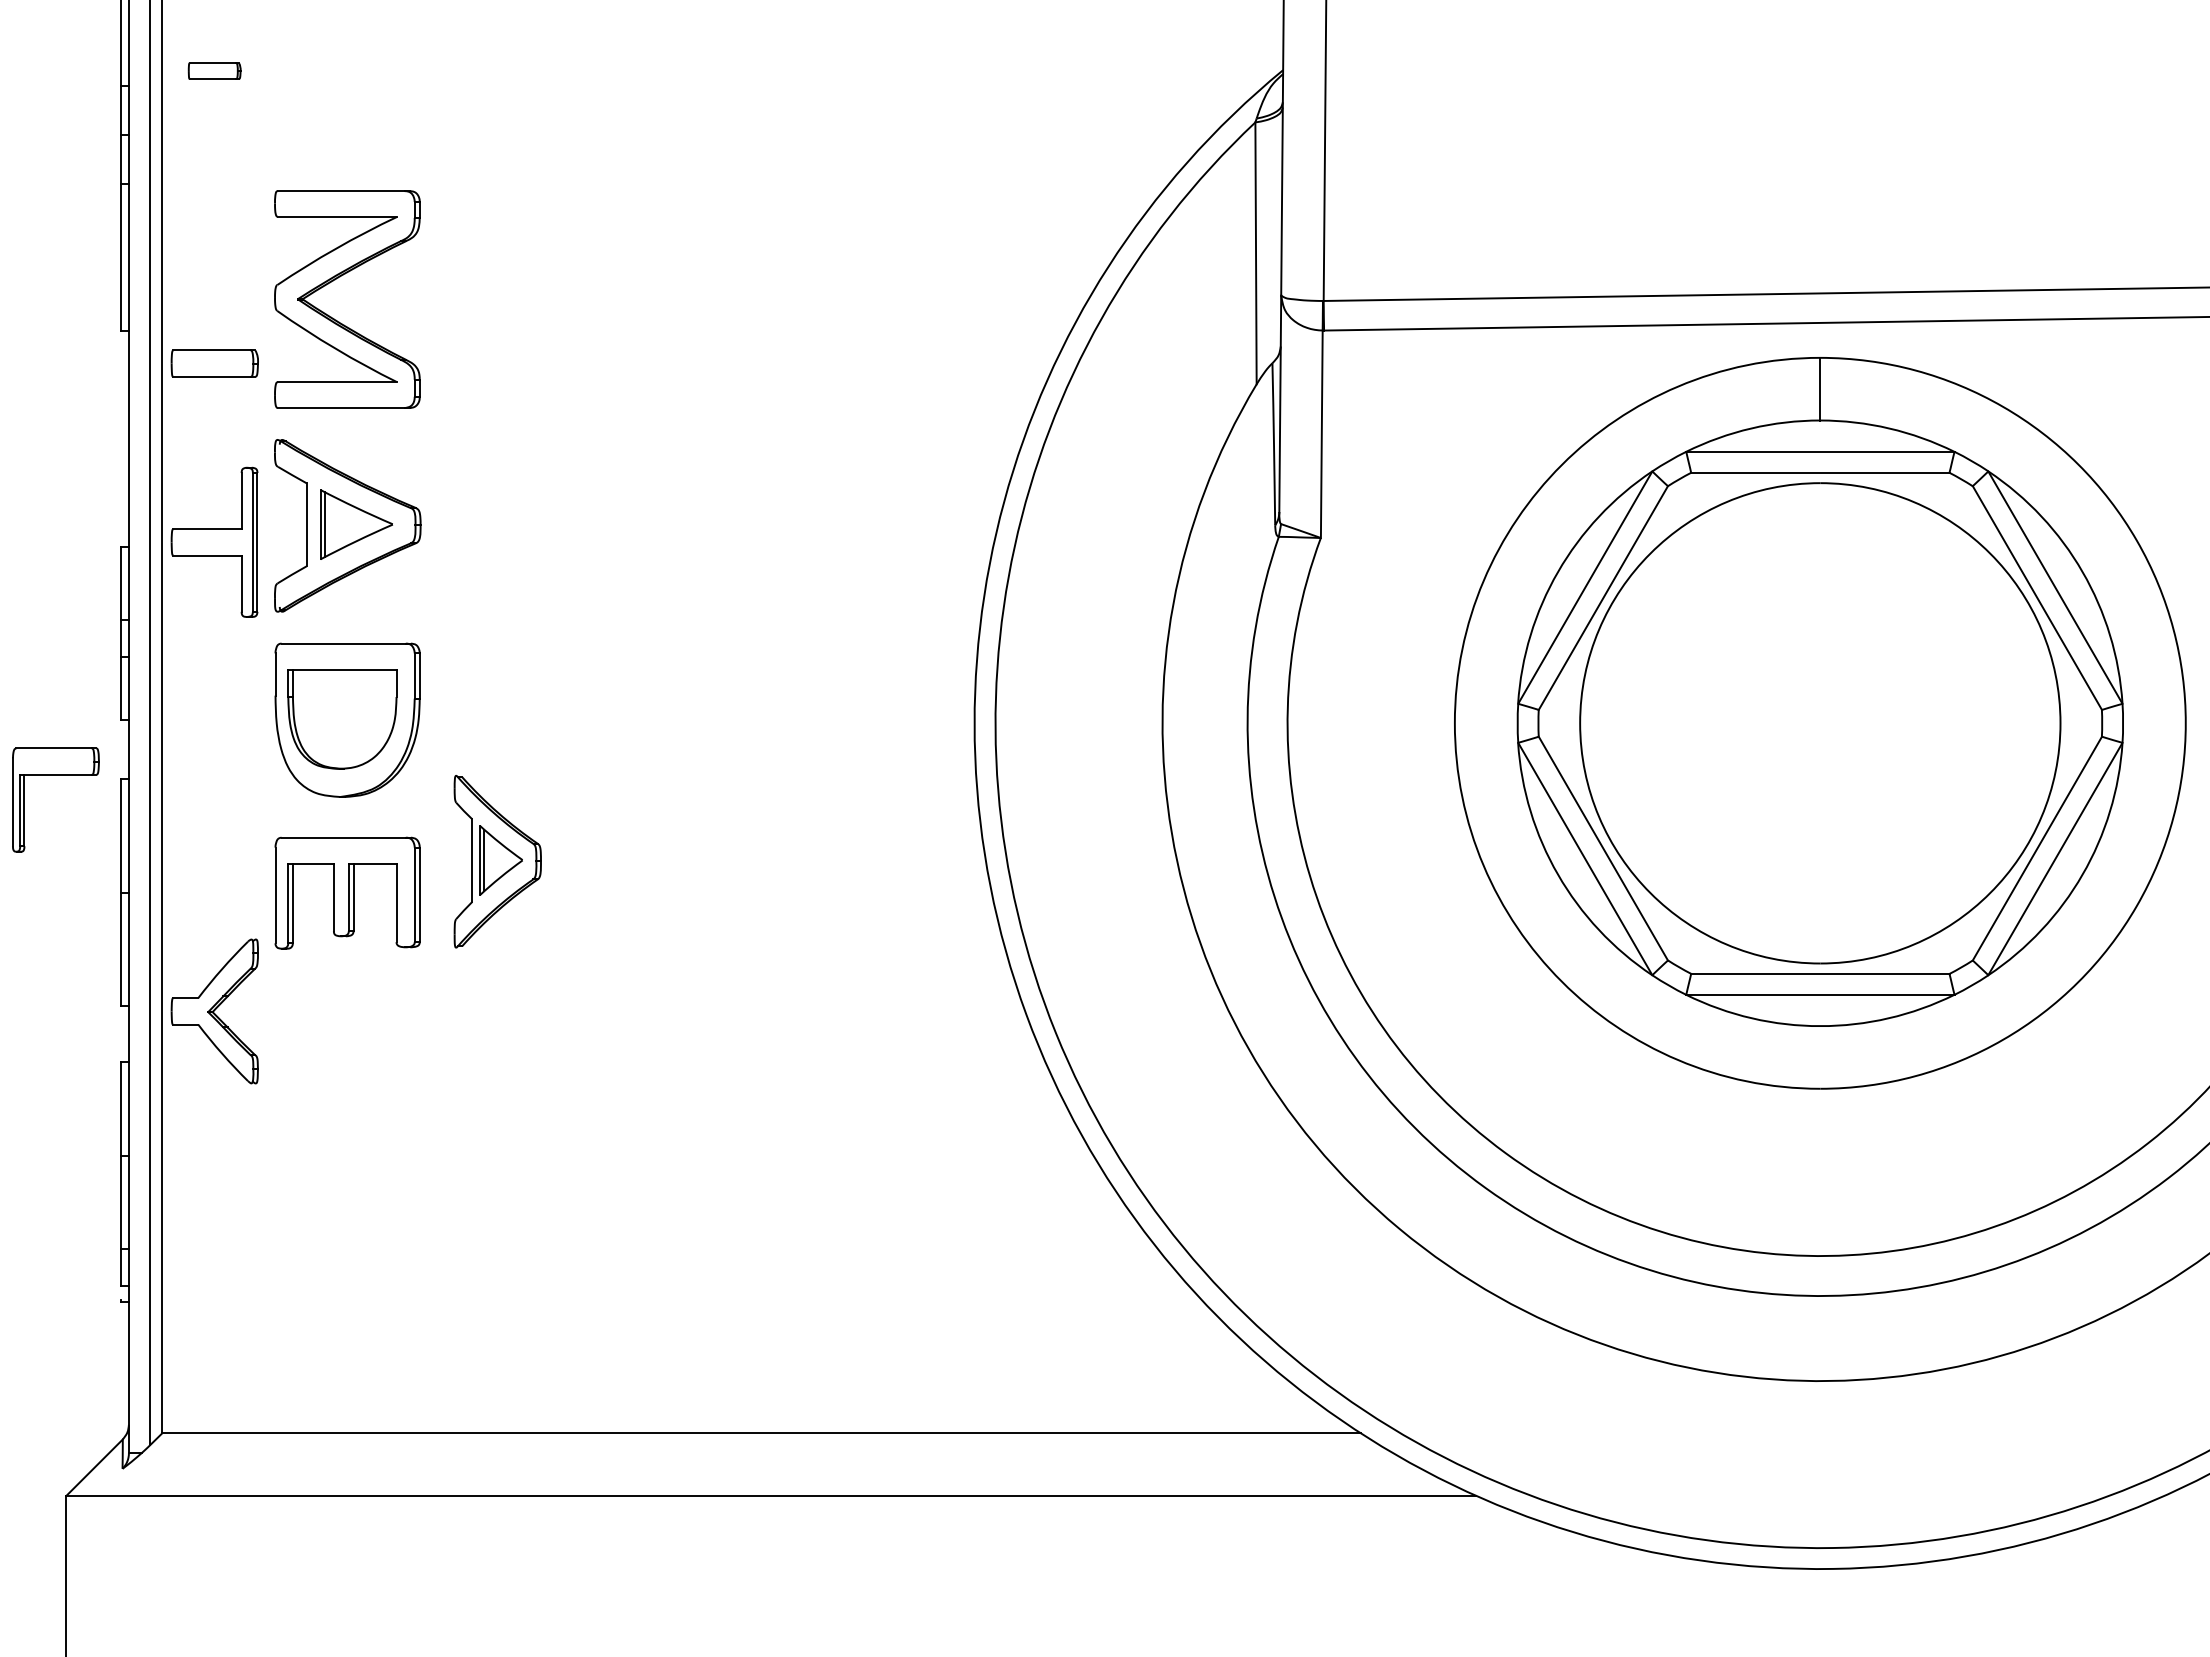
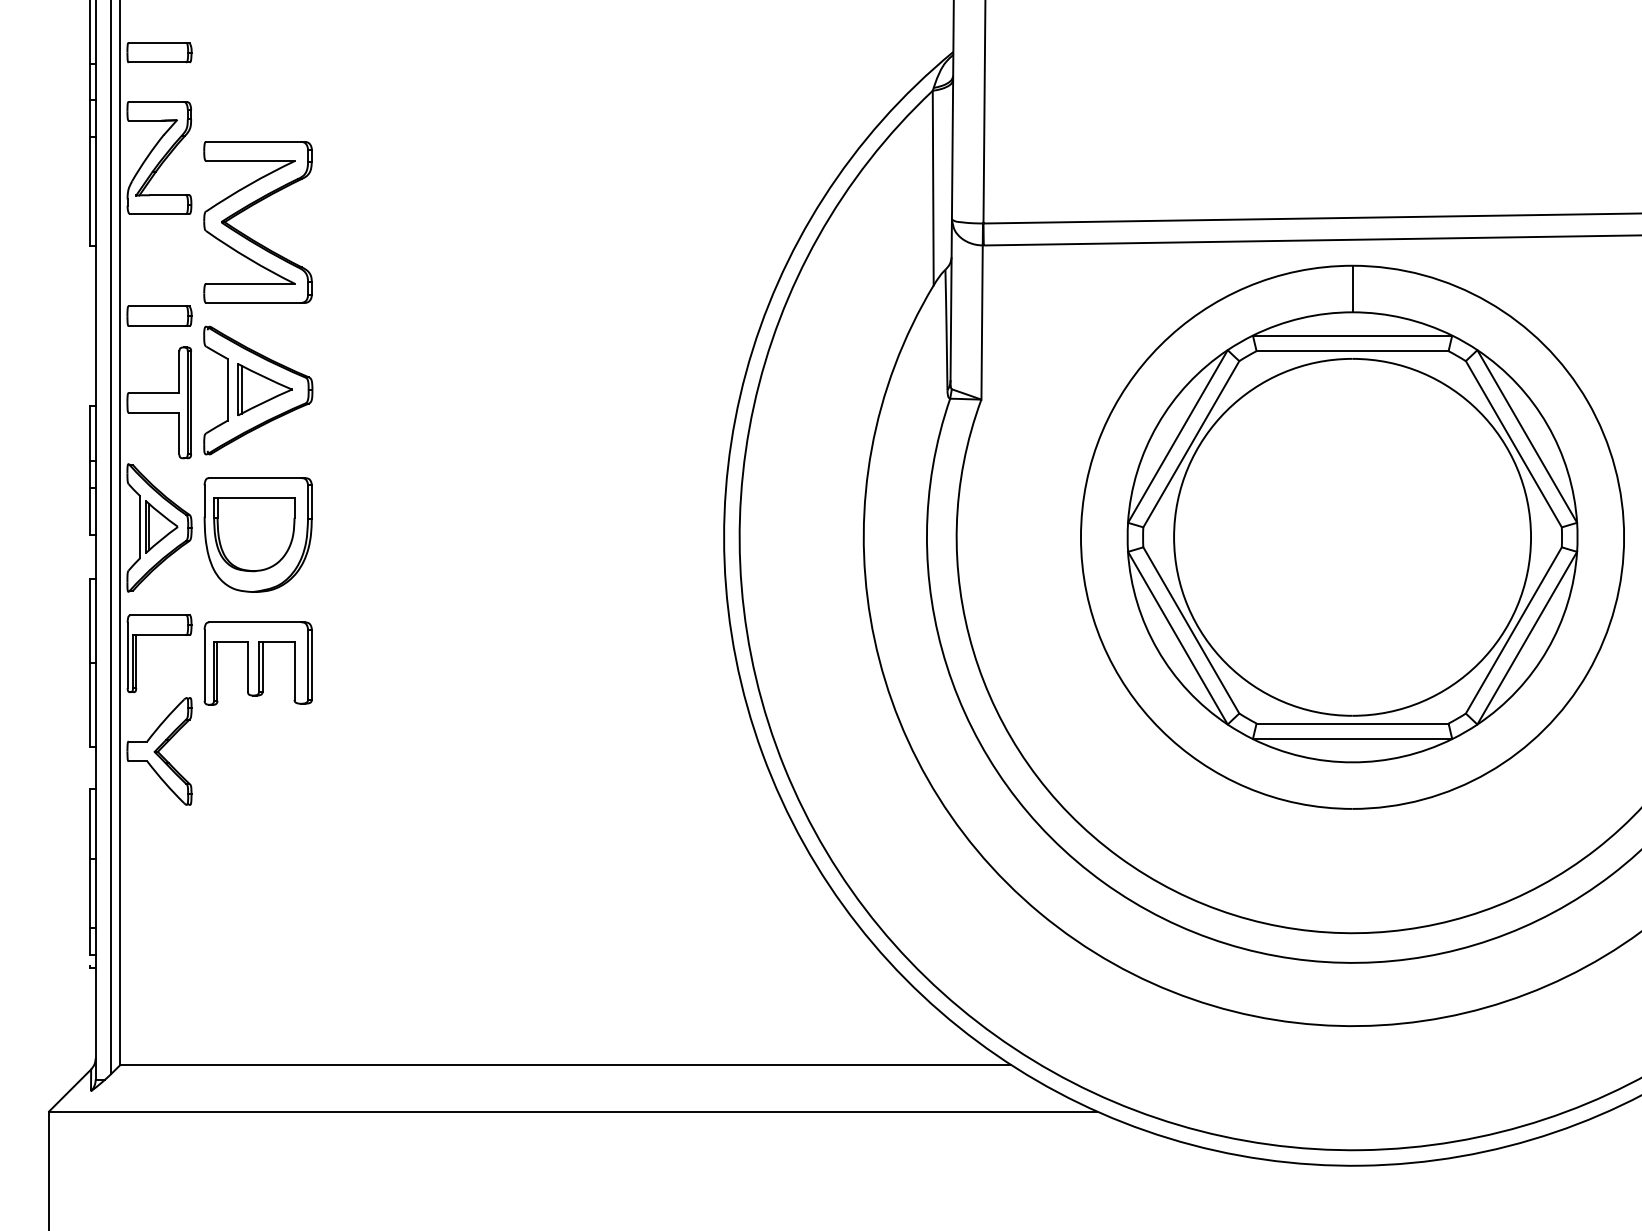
part: (214, 70) -> (159, 52), size x1.67
part: (214, 212) -> (159, 157), added
part: (214, 363) -> (159, 316), moved
part: (55, 775) -> (159, 635), moved
part: (497, 861) -> (159, 527), moved

